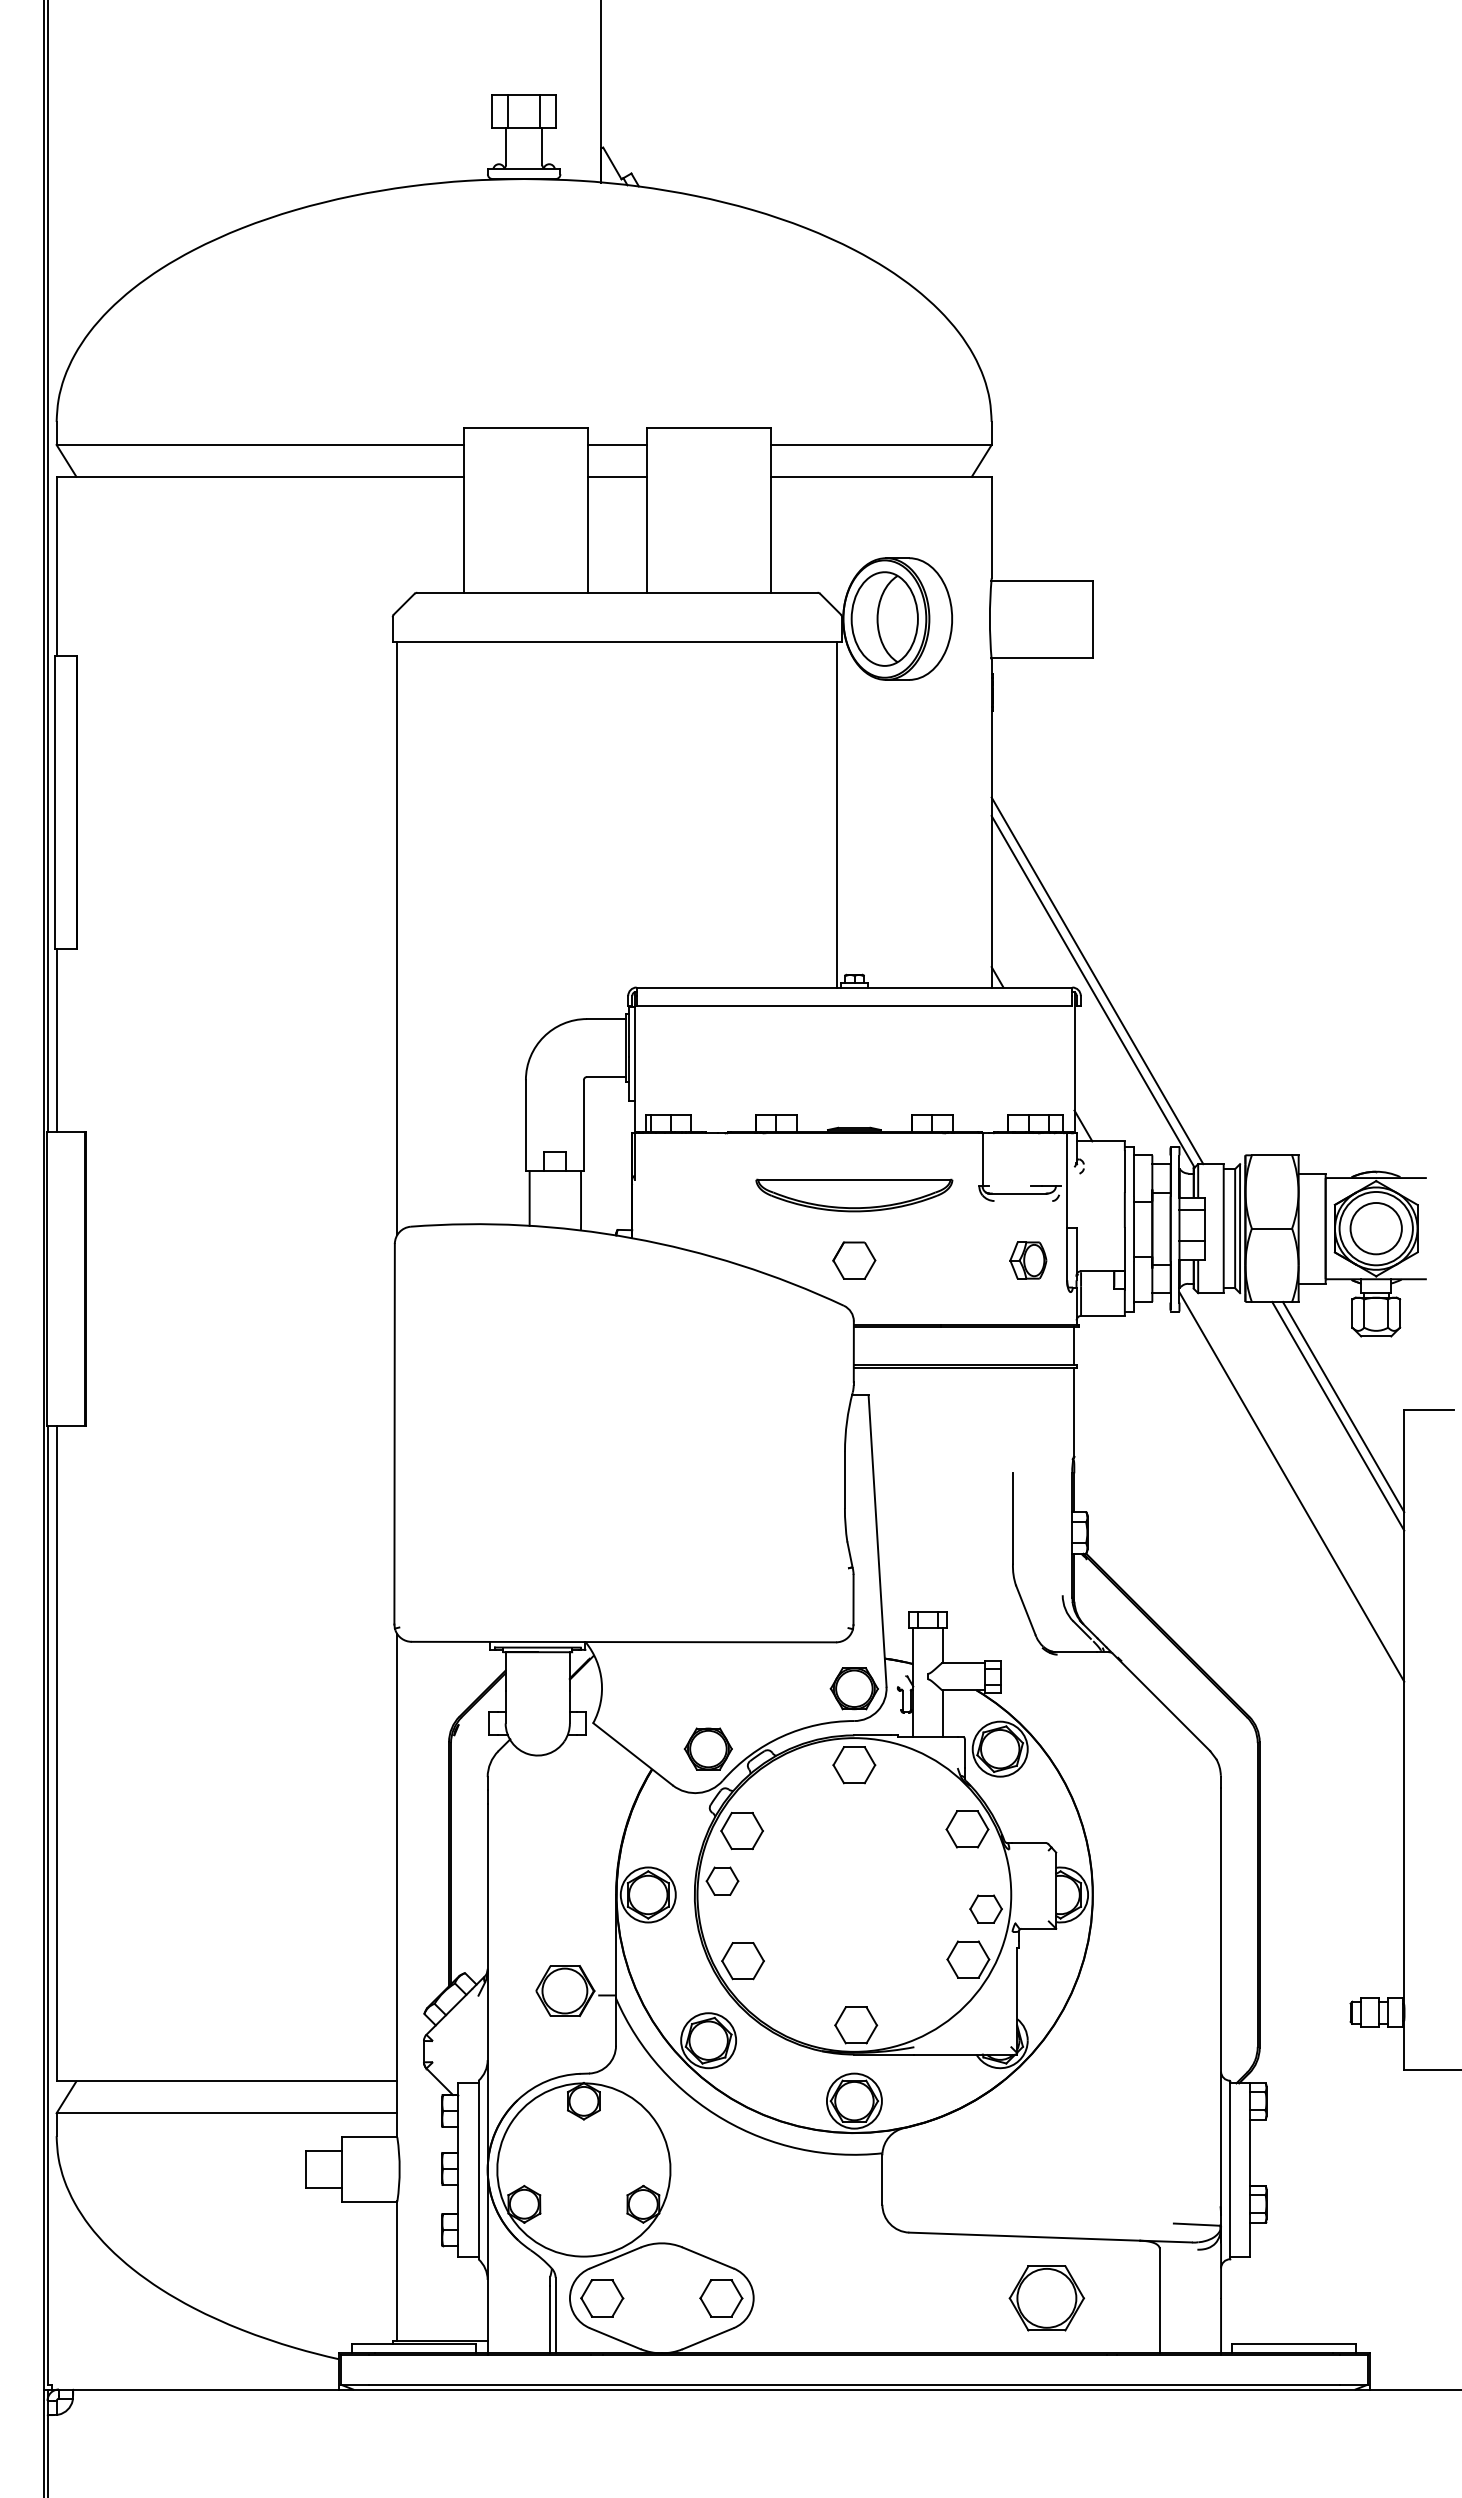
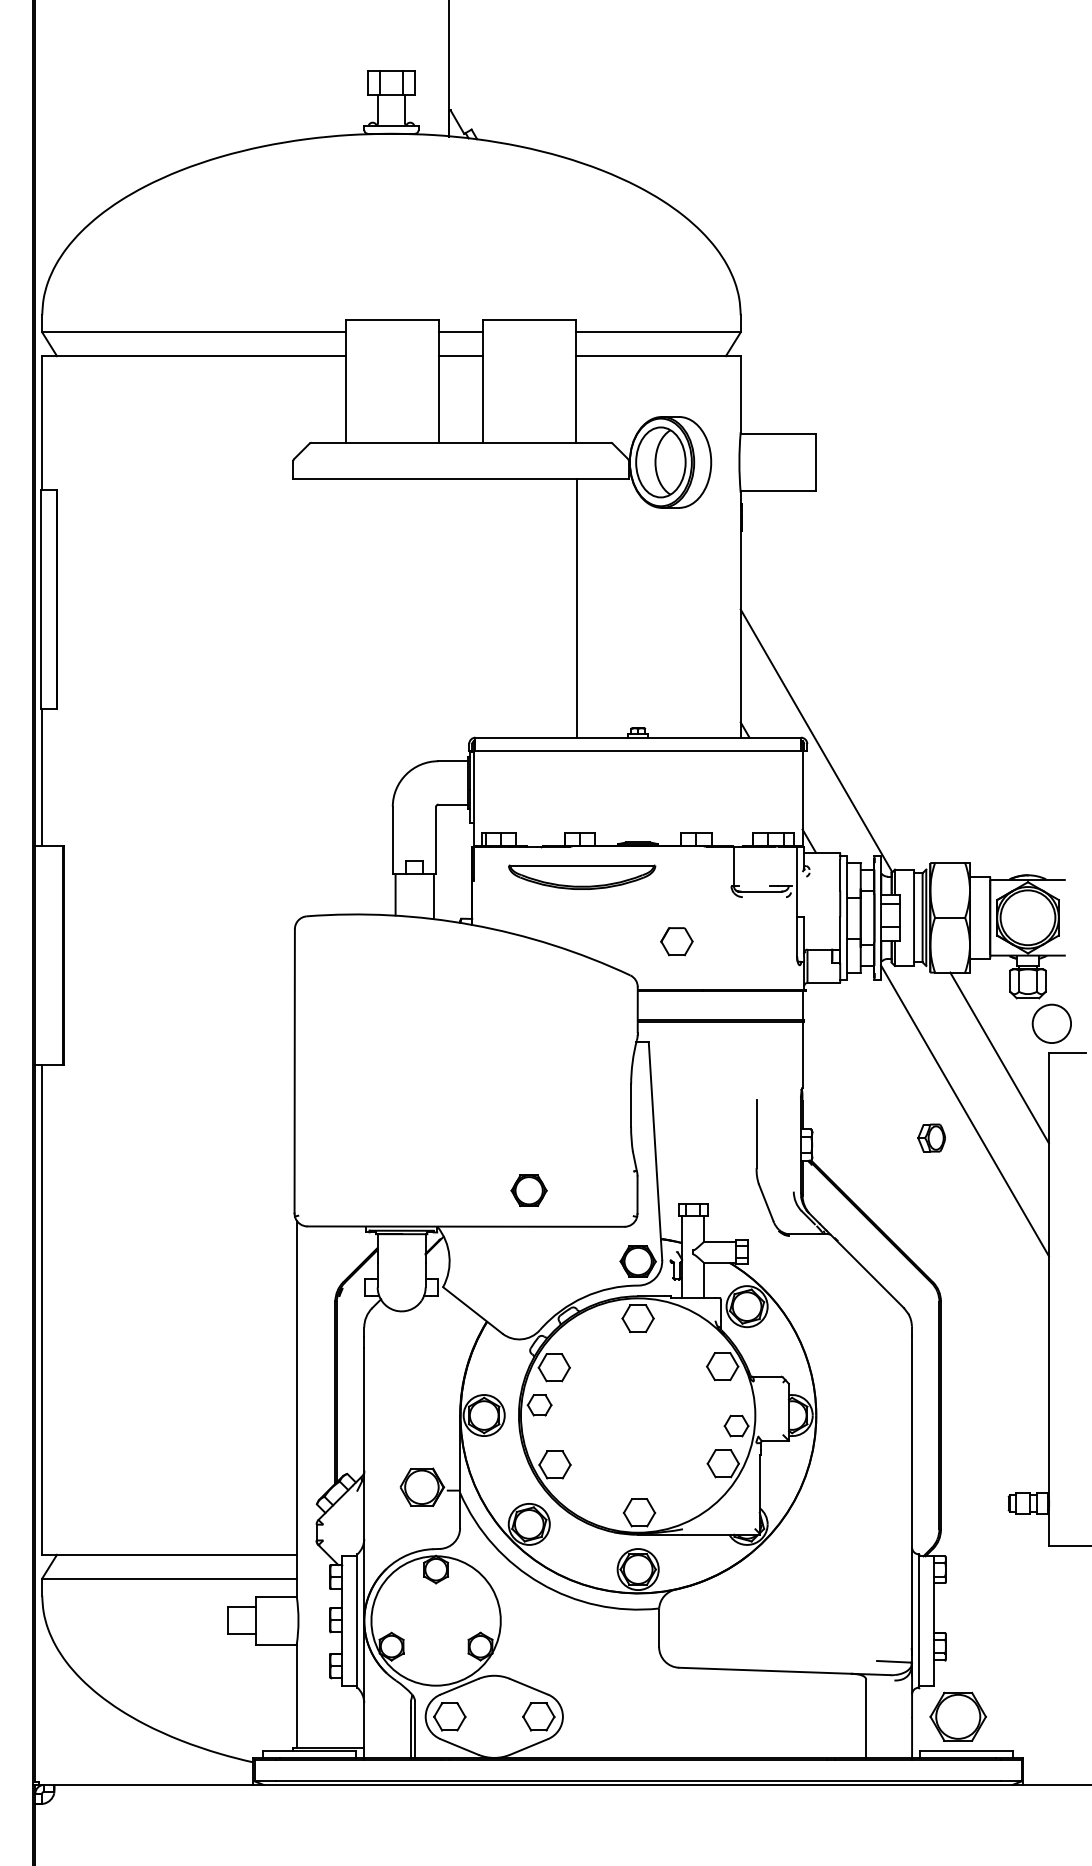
line: (837, 814) -> (577, 608), moved
line: (397, 938) -> (296, 701), removed
line: (1097, 980) -> (819, 732), removed
part: (854, 1195) -> (582, 877), moved
circle: (1375, 1228) -> (1051, 1023), moved
part: (854, 1260) -> (677, 941), moved
part: (1028, 1260) -> (931, 1138), moved
line: (1343, 1406) -> (1003, 1050), removed
part: (707, 1748) -> (528, 1190), moved
part: (1046, 2298) -> (957, 1716), moved

